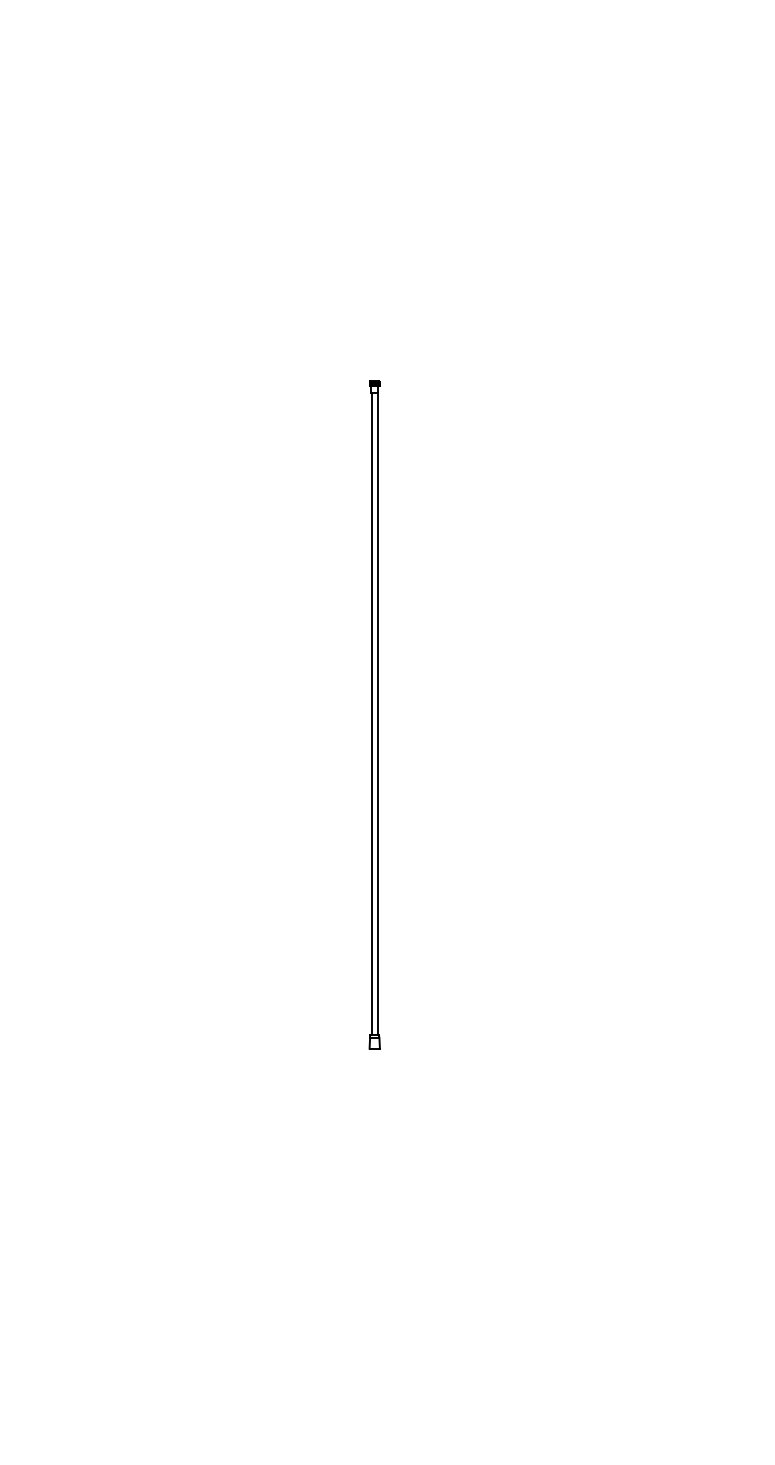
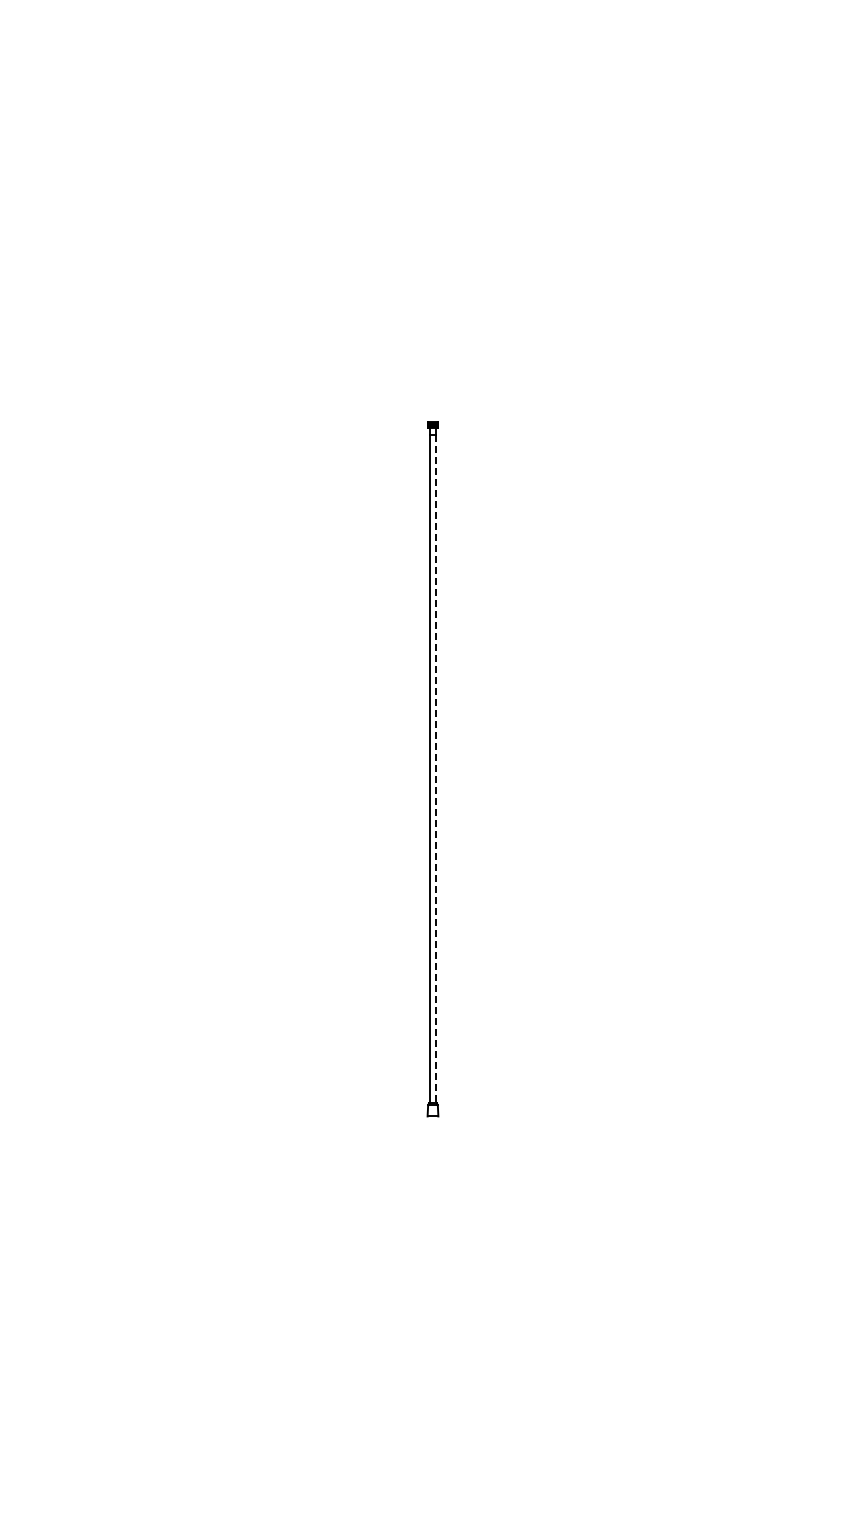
line: (378, 714) -> (436, 768), solid -> dashed

